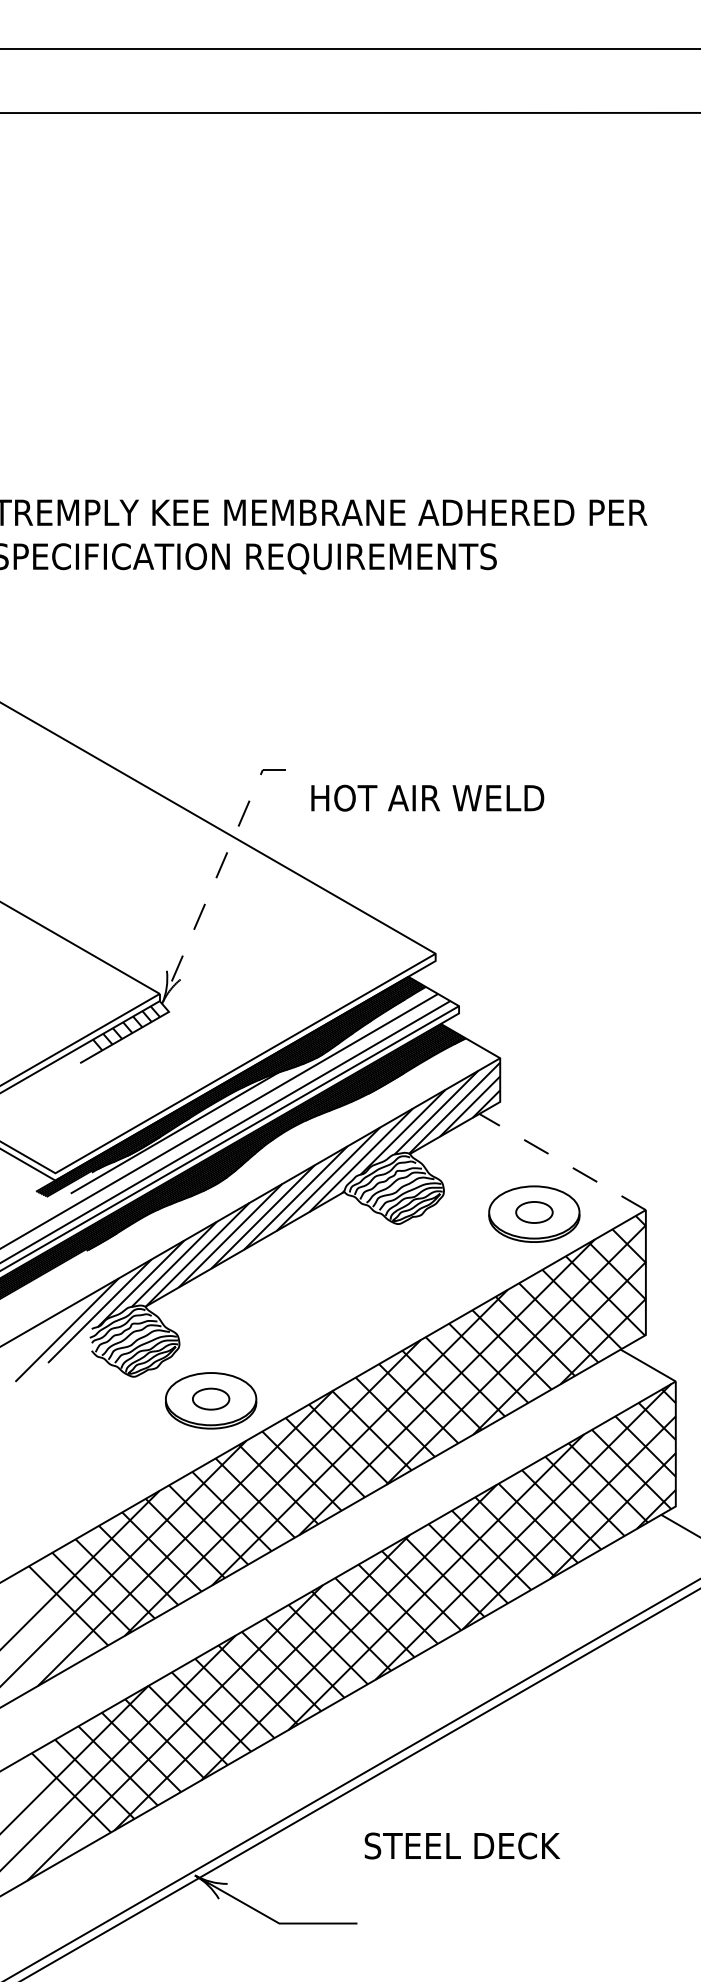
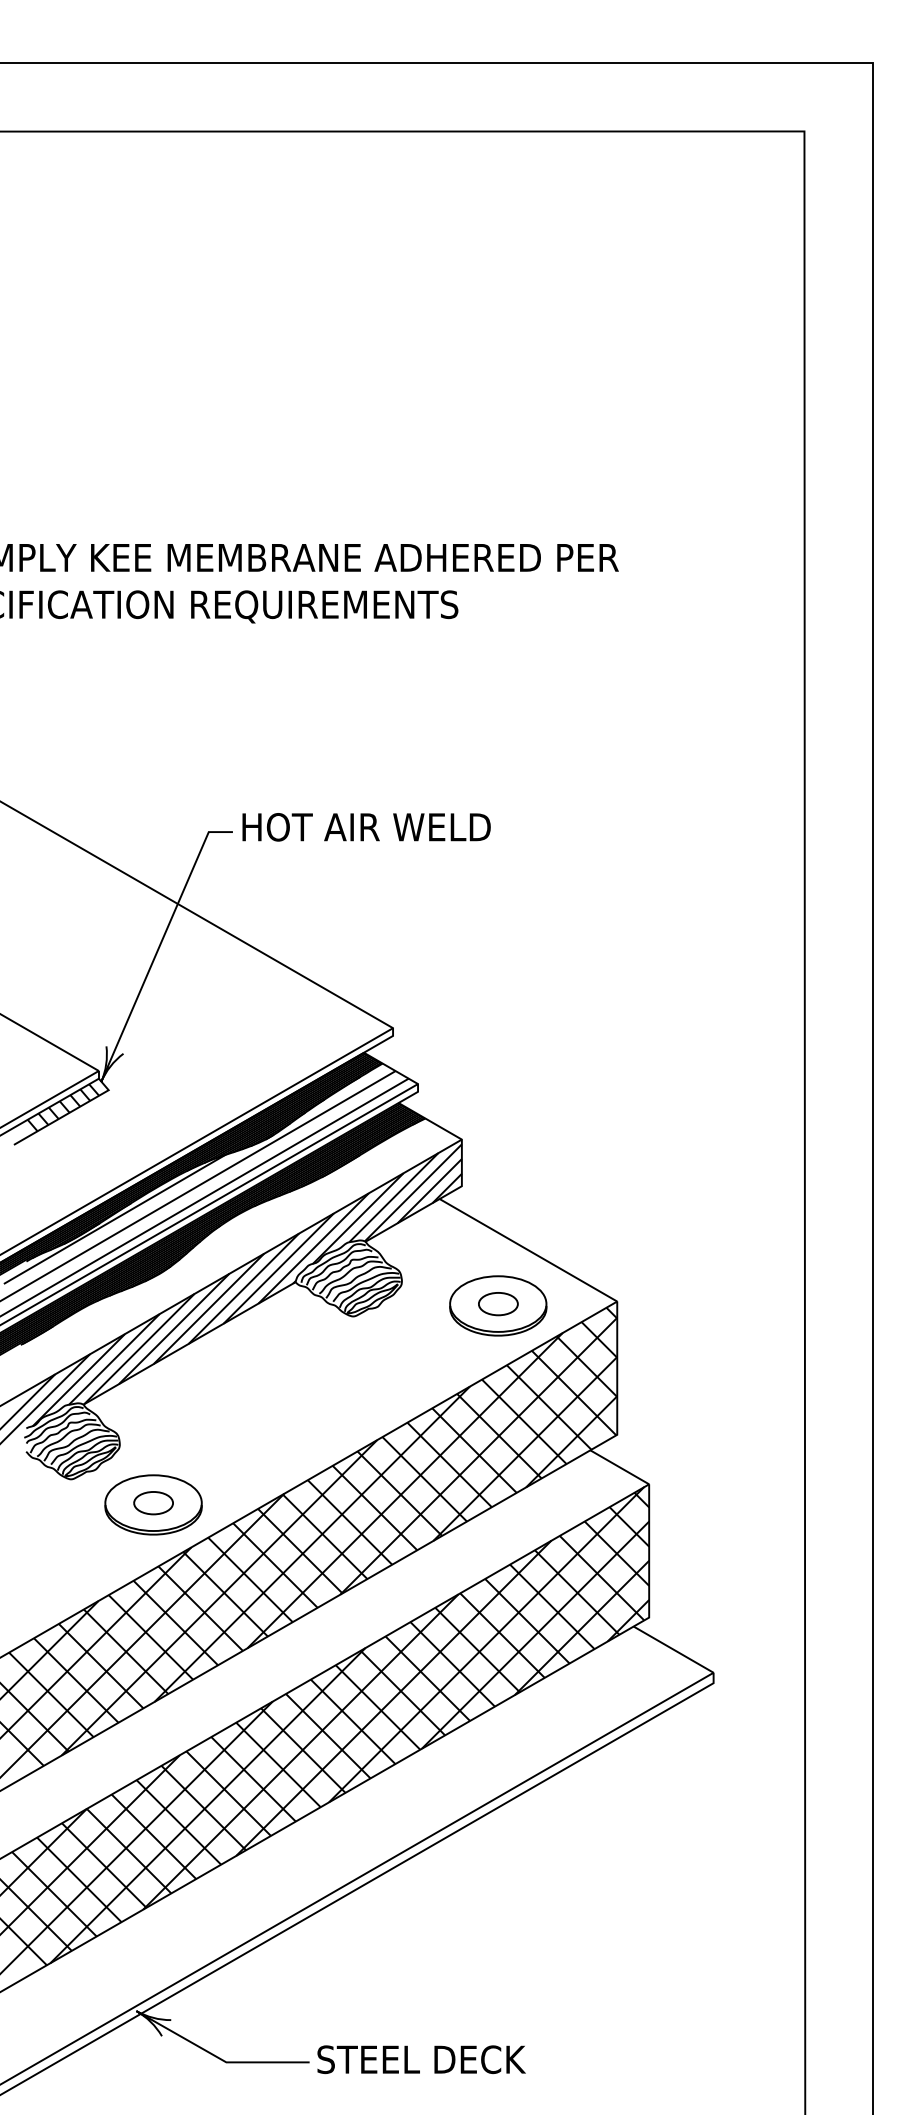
text: (427, 798) -> (366, 827), moved
line: (208, 896) -> (150, 967), dashed -> solid
line: (562, 1162) -> (528, 1250), dashed -> solid
text: (462, 1845) -> (421, 2059), moved

